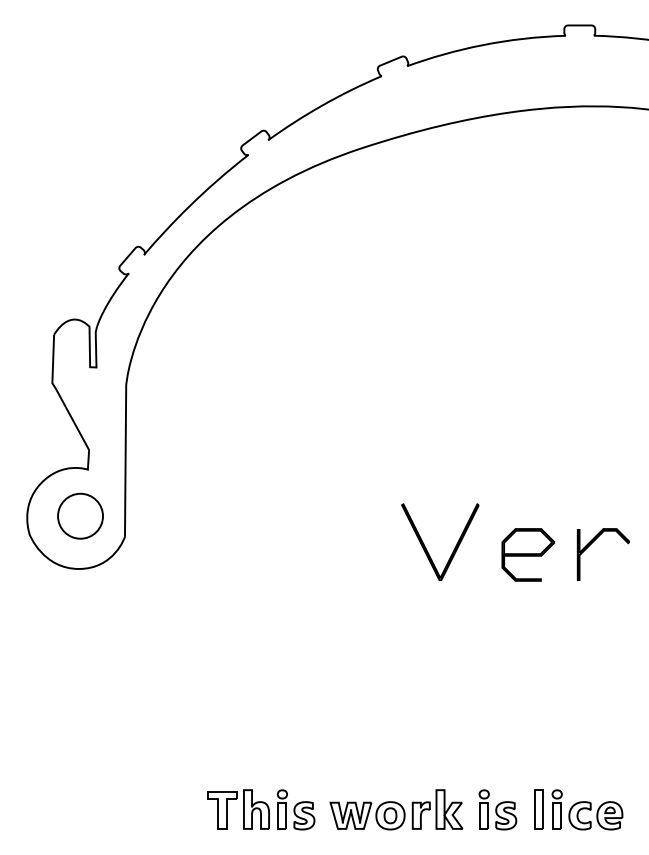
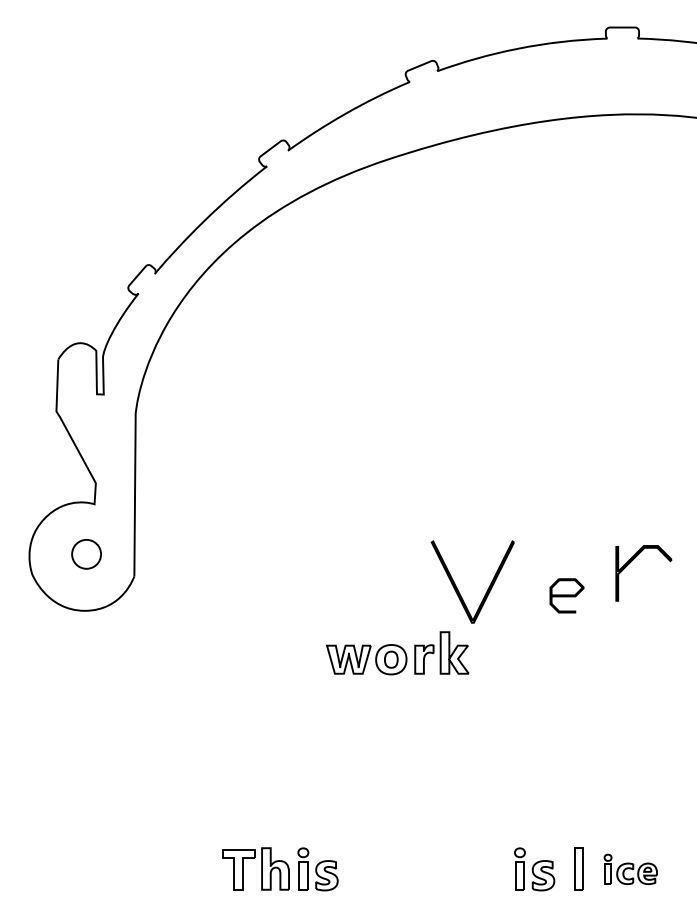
part: (80, 516) -> (86, 554), size x0.6
part: (592, 543) -> (632, 561), moved
part: (527, 554) -> (566, 595), size x0.6
part: (396, 810) -> (397, 653), moved
part: (587, 810) -> (630, 869), size x0.7

